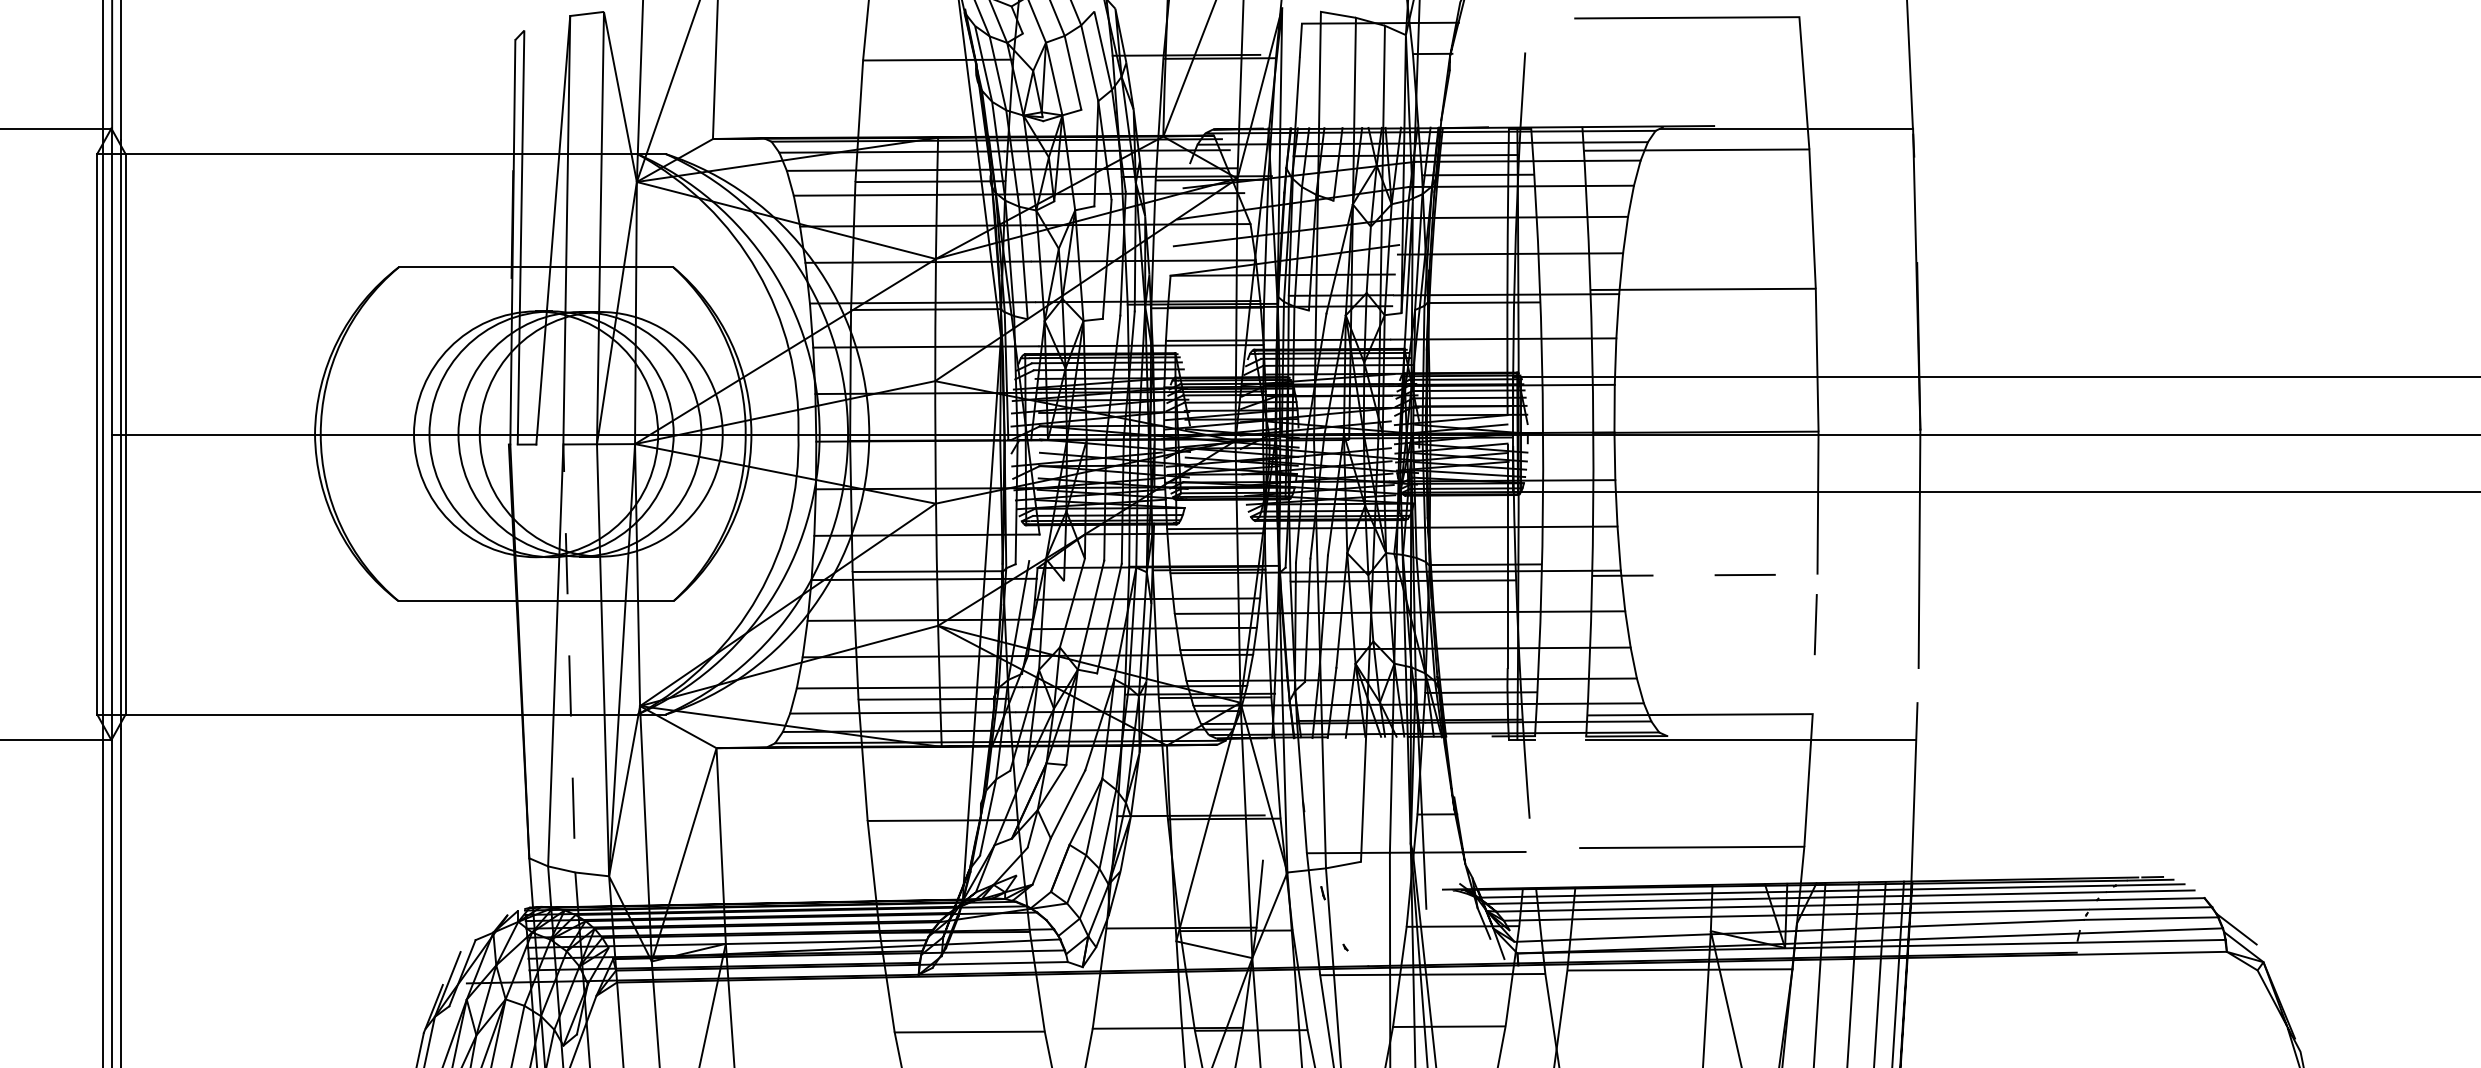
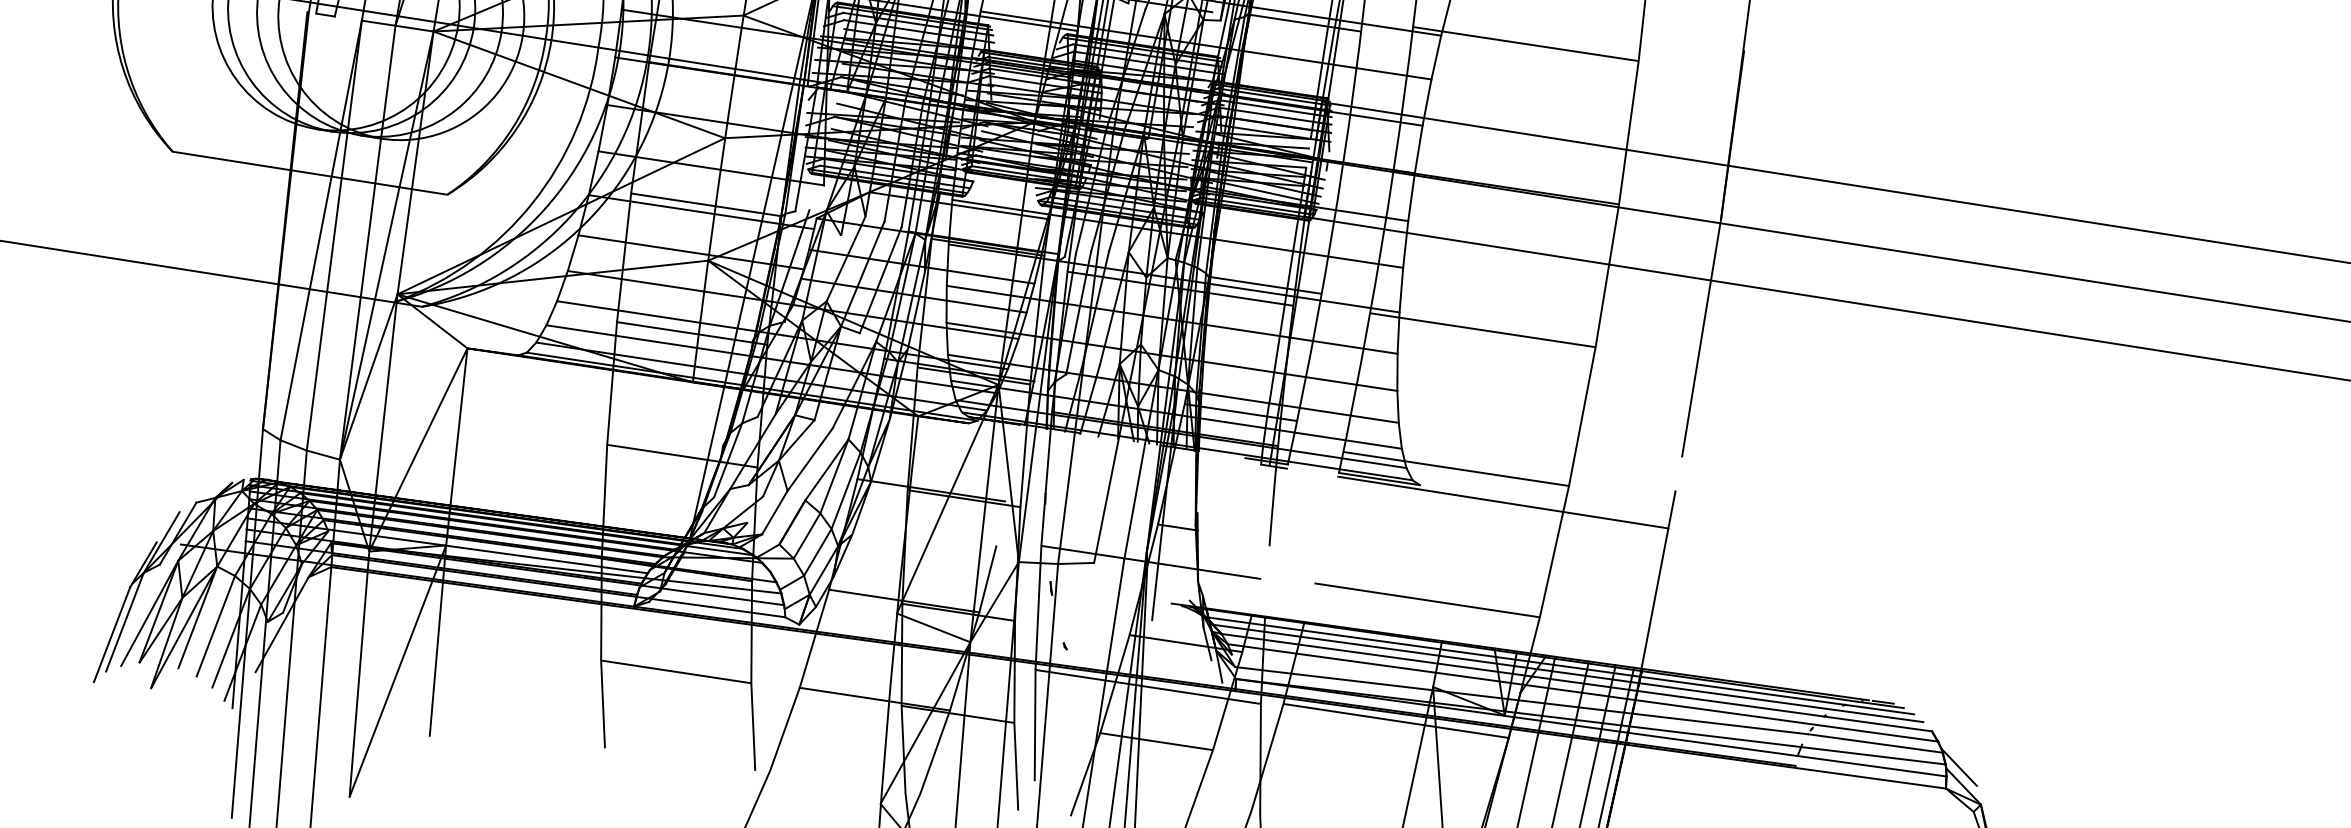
line: (1775, 574) -> (1553, 340), dashed -> solid
line: (568, 641) -> (336, 218), dashed -> solid

